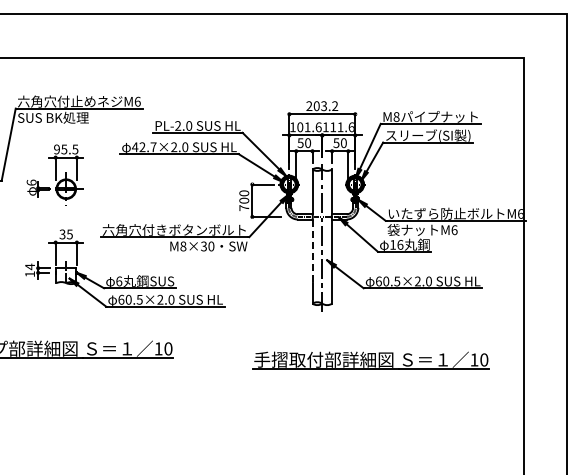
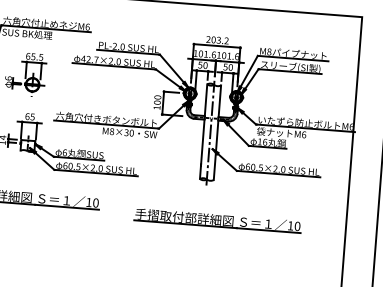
text: (333, 127) -> (224, 55), 111.6 -> 101.6
text: (57, 149) -> (28, 56), 95.5 -> 65.5
text: (244, 207) -> (157, 107), 700 -> 100
text: (62, 234) -> (27, 116), 35 -> 65
line: (312, 252) -> (202, 142), dashed -> solid
part: (370, 360) -> (217, 220), moved

